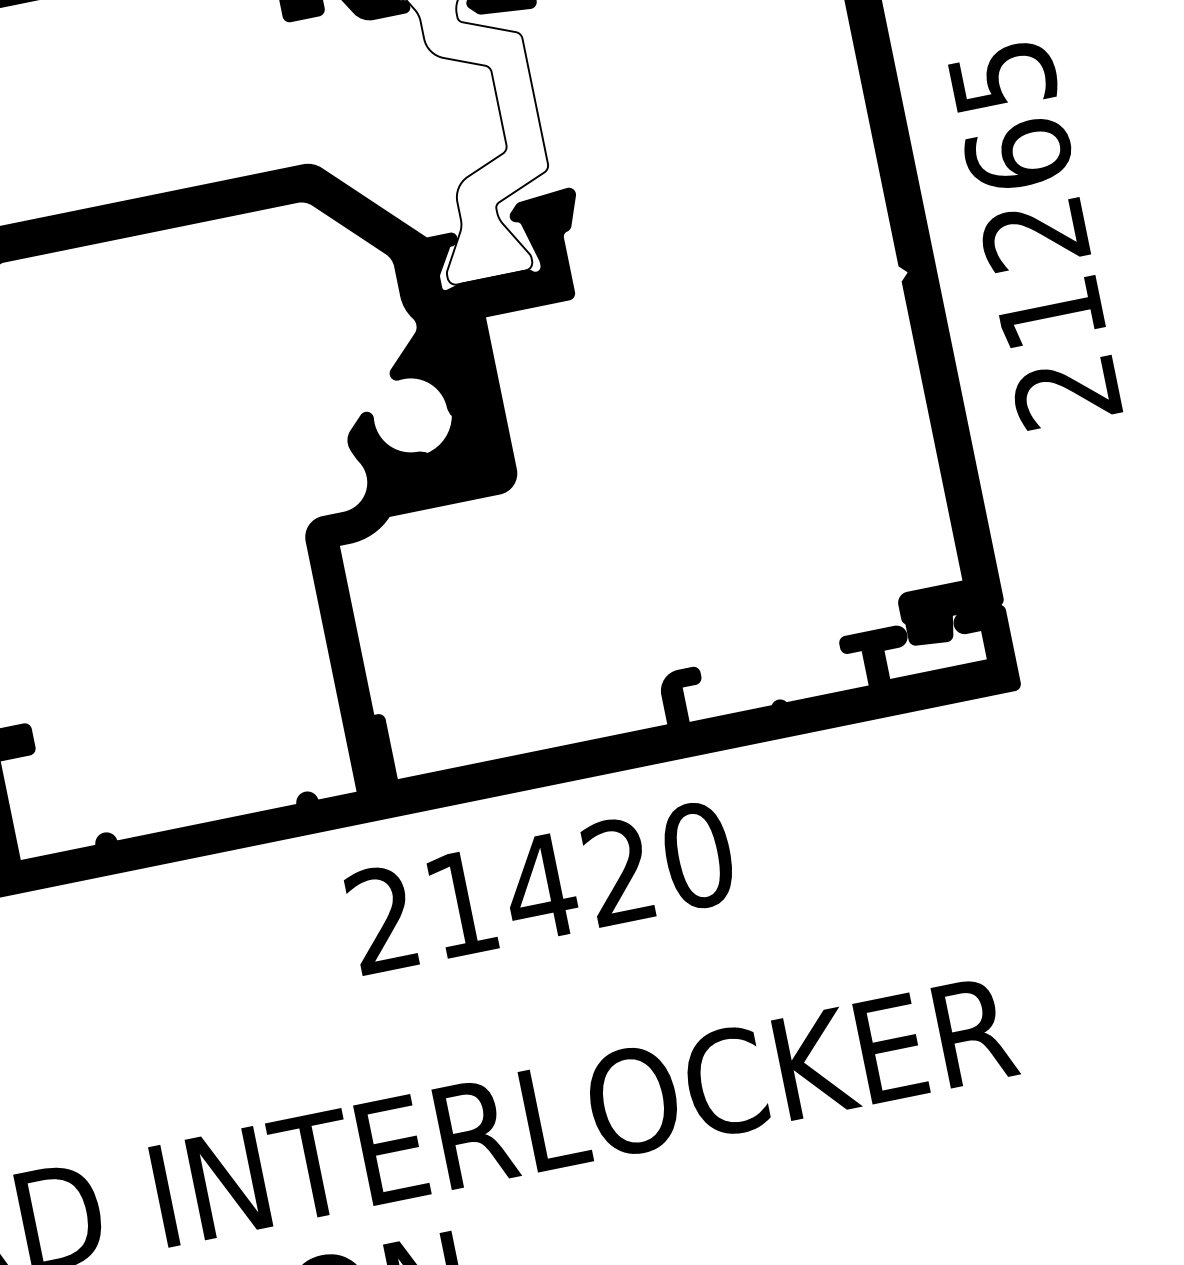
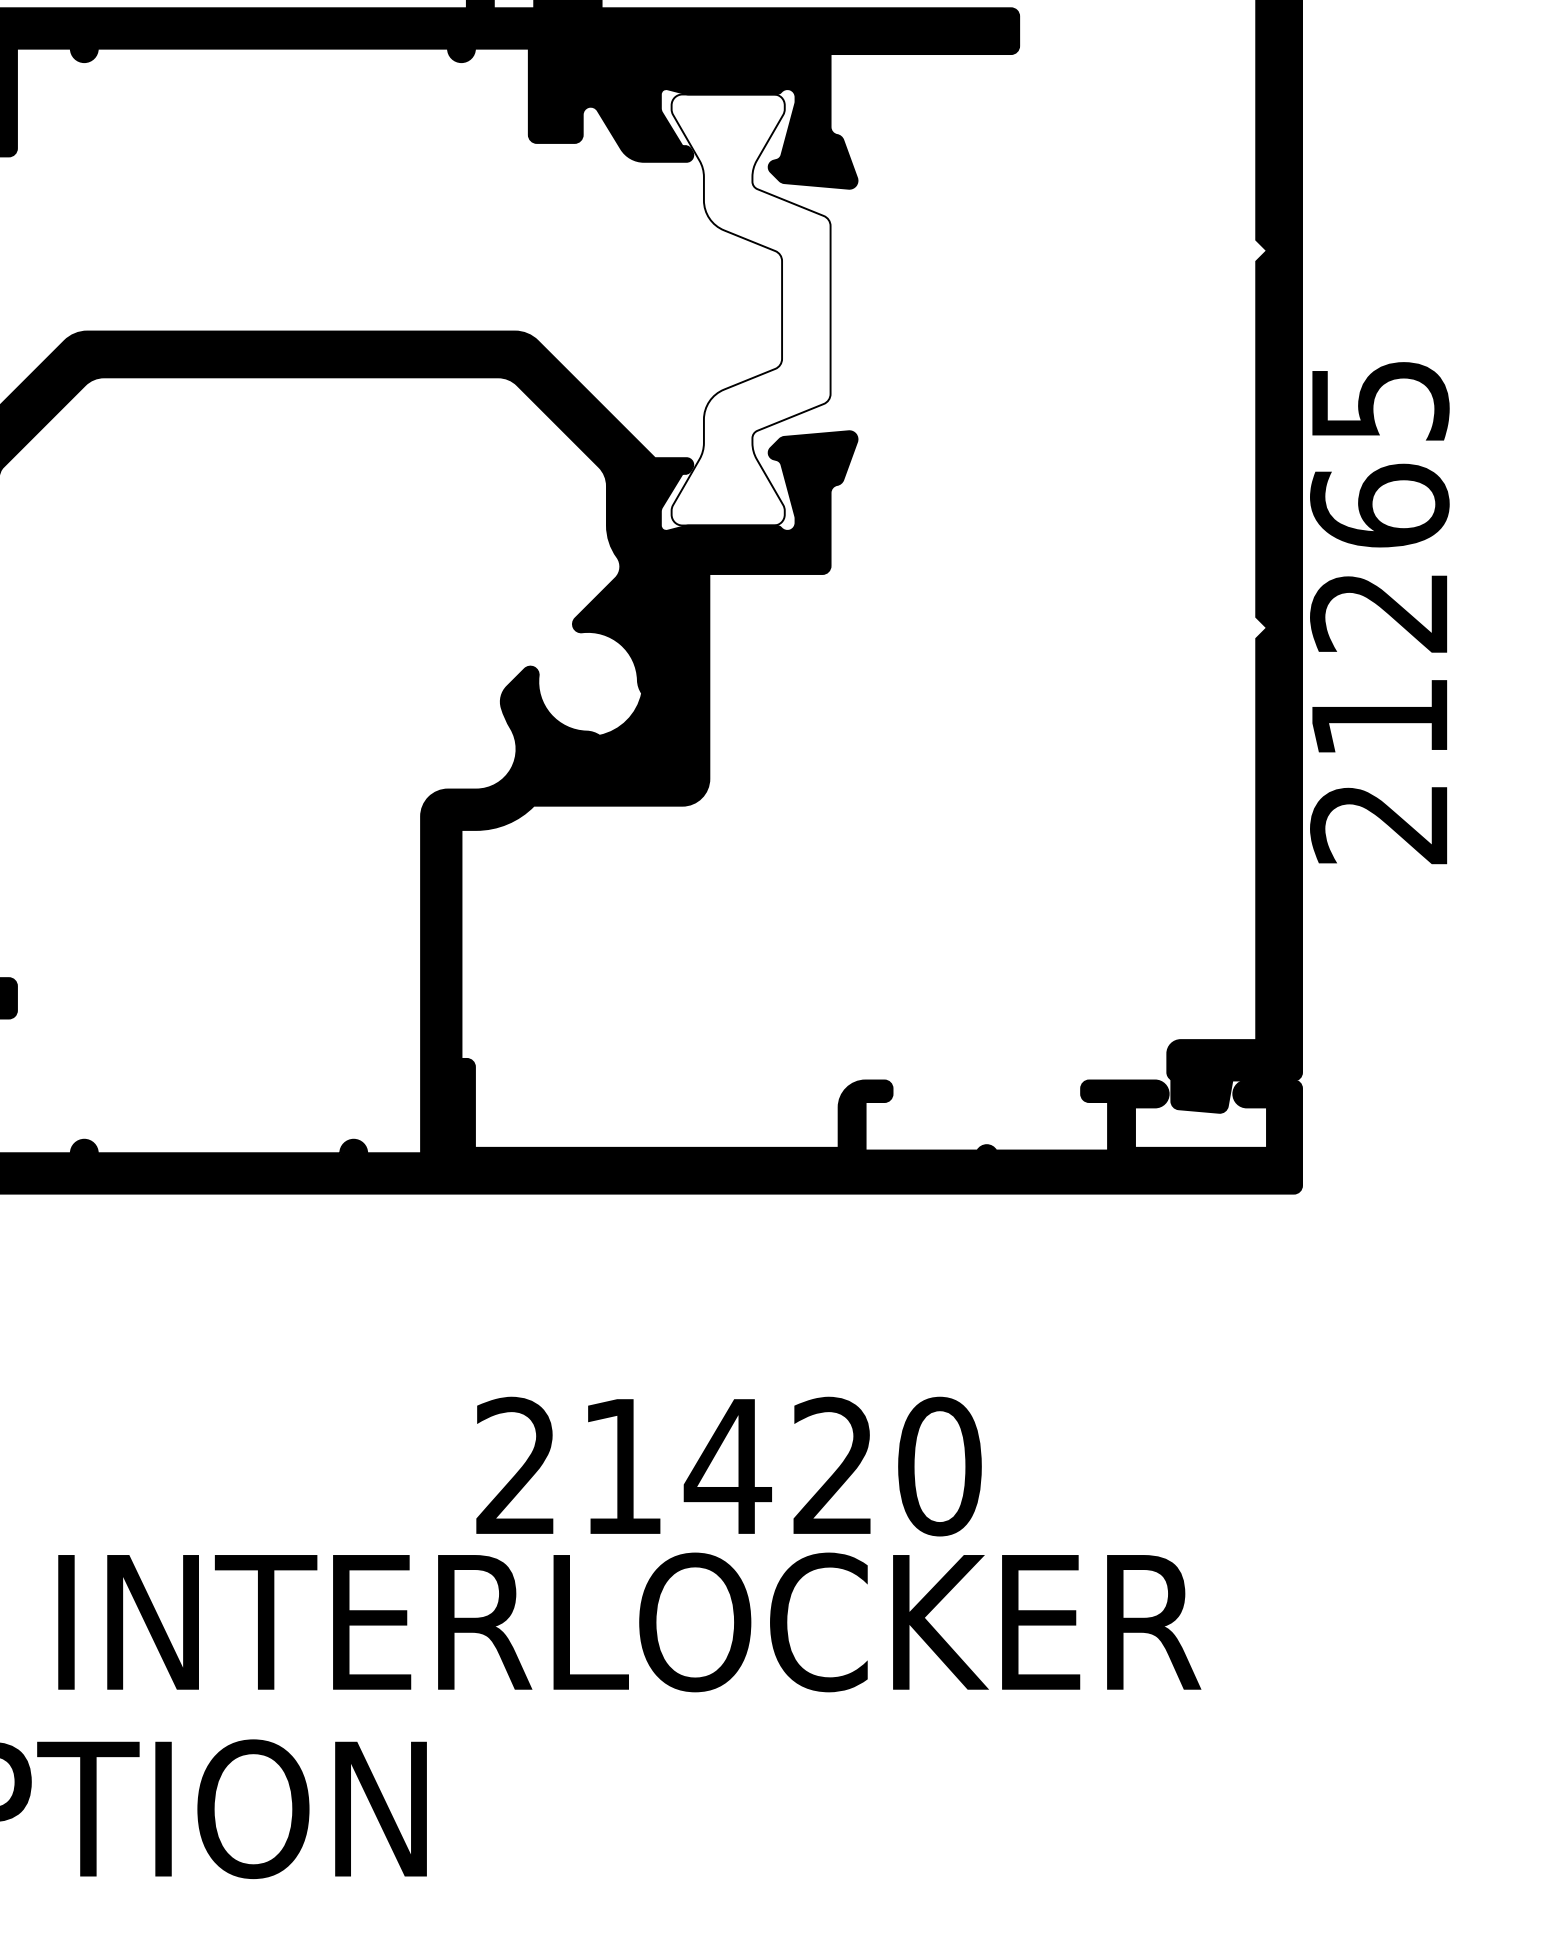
text: (1034, 235) -> (1379, 613), moved
text: (540, 887) -> (728, 1466), moved

